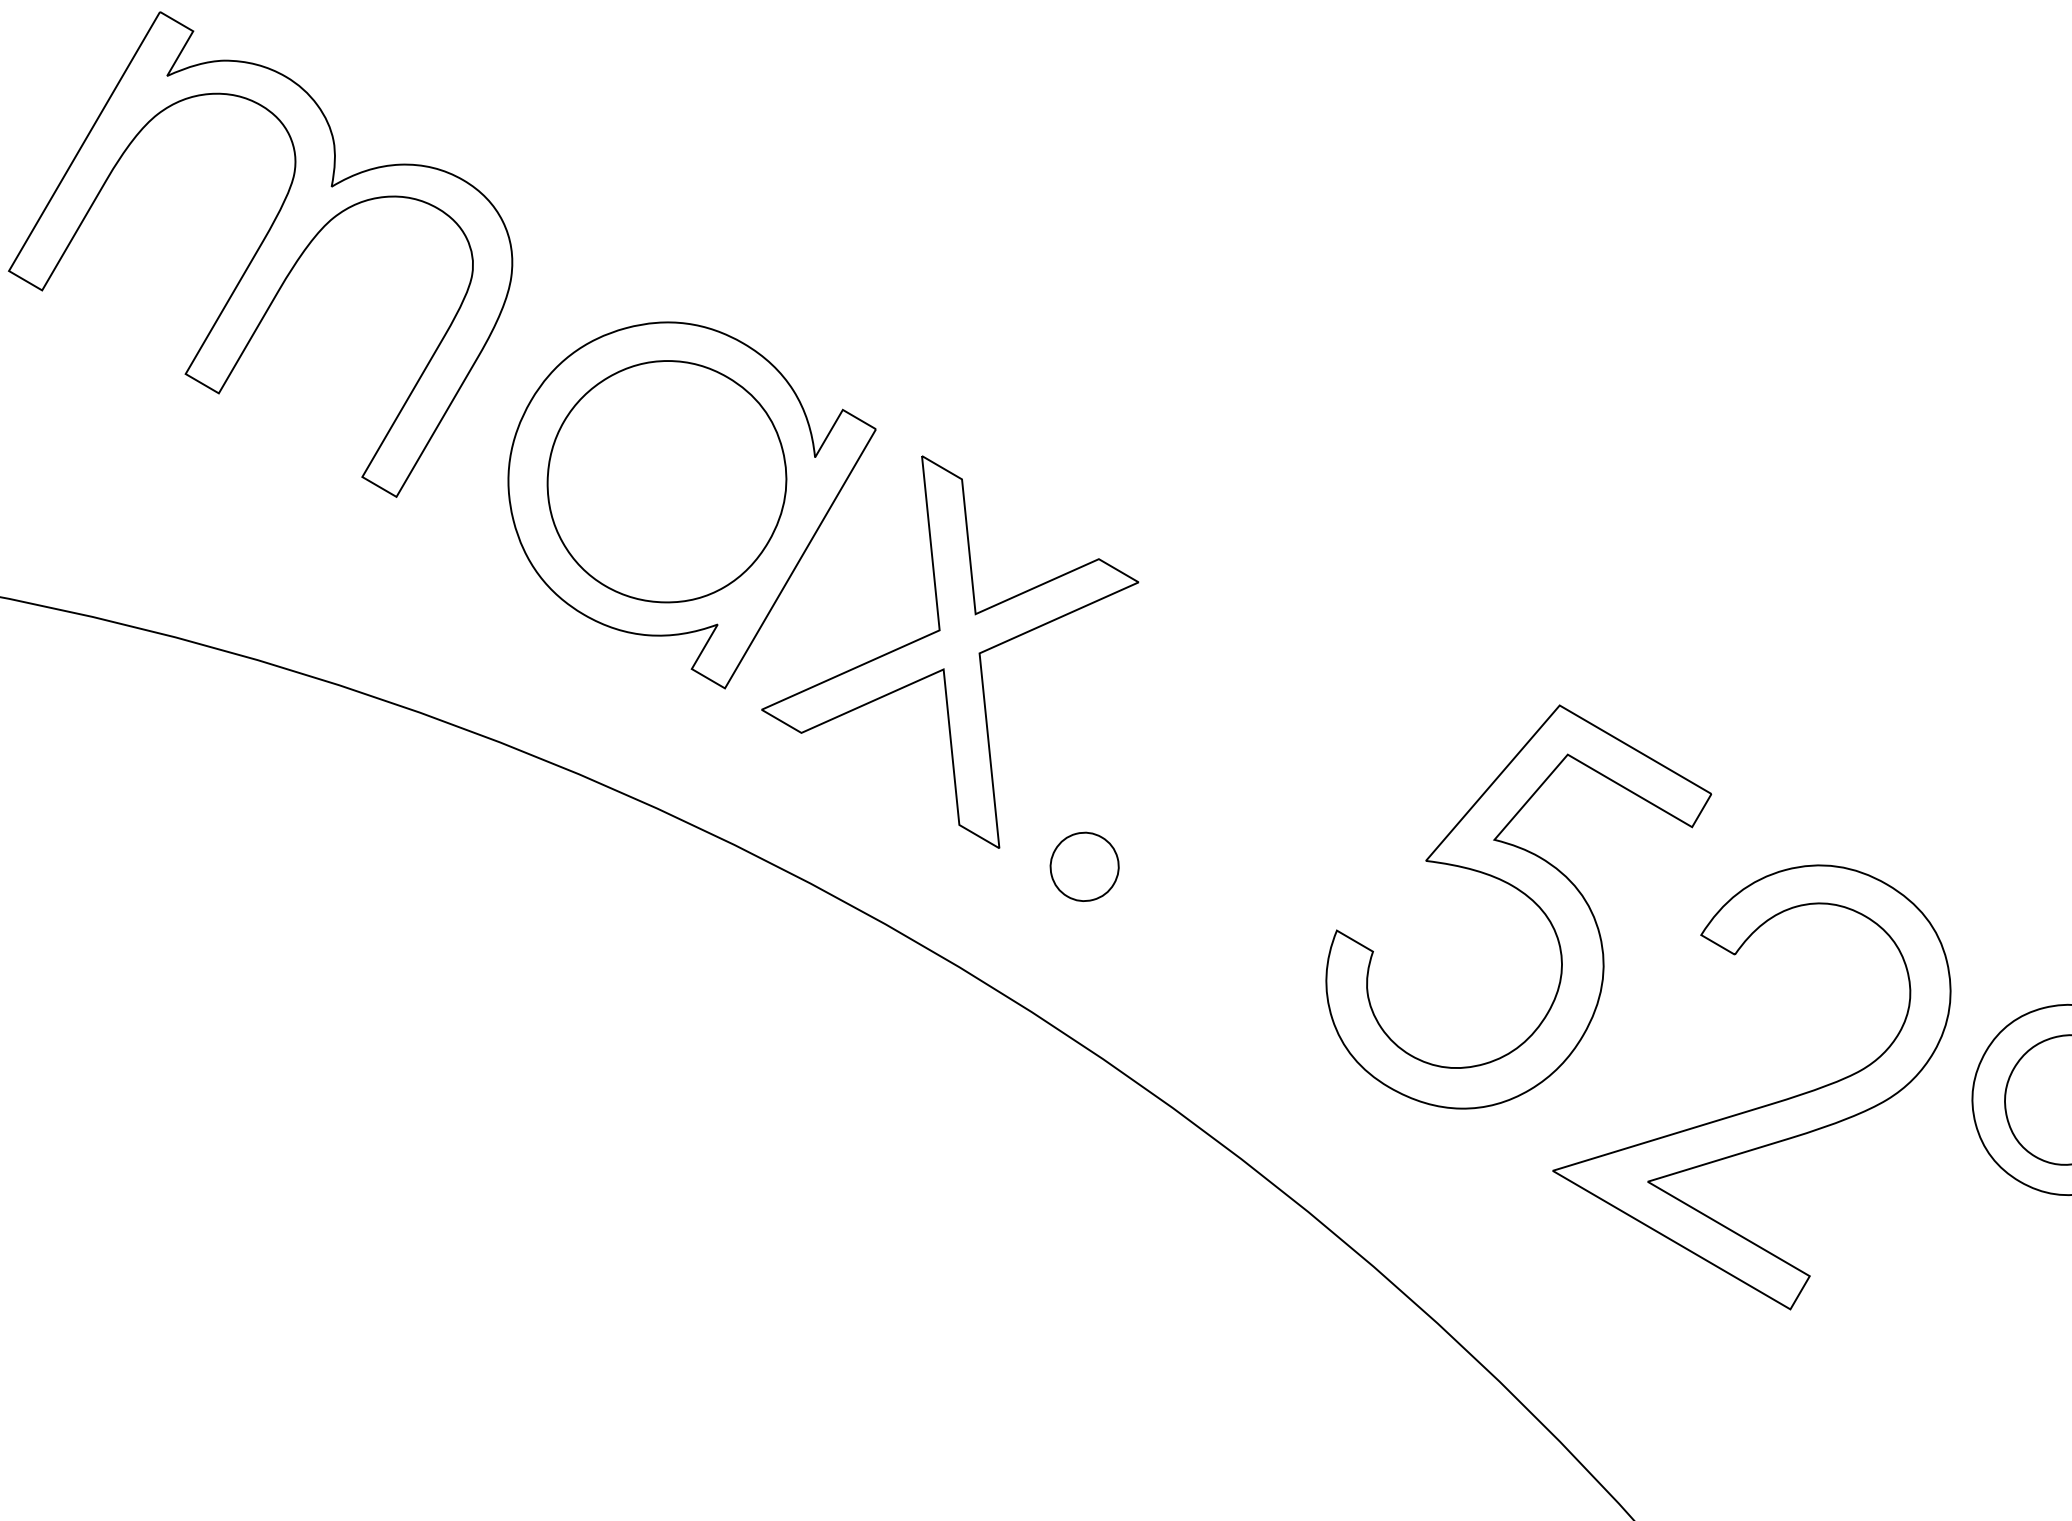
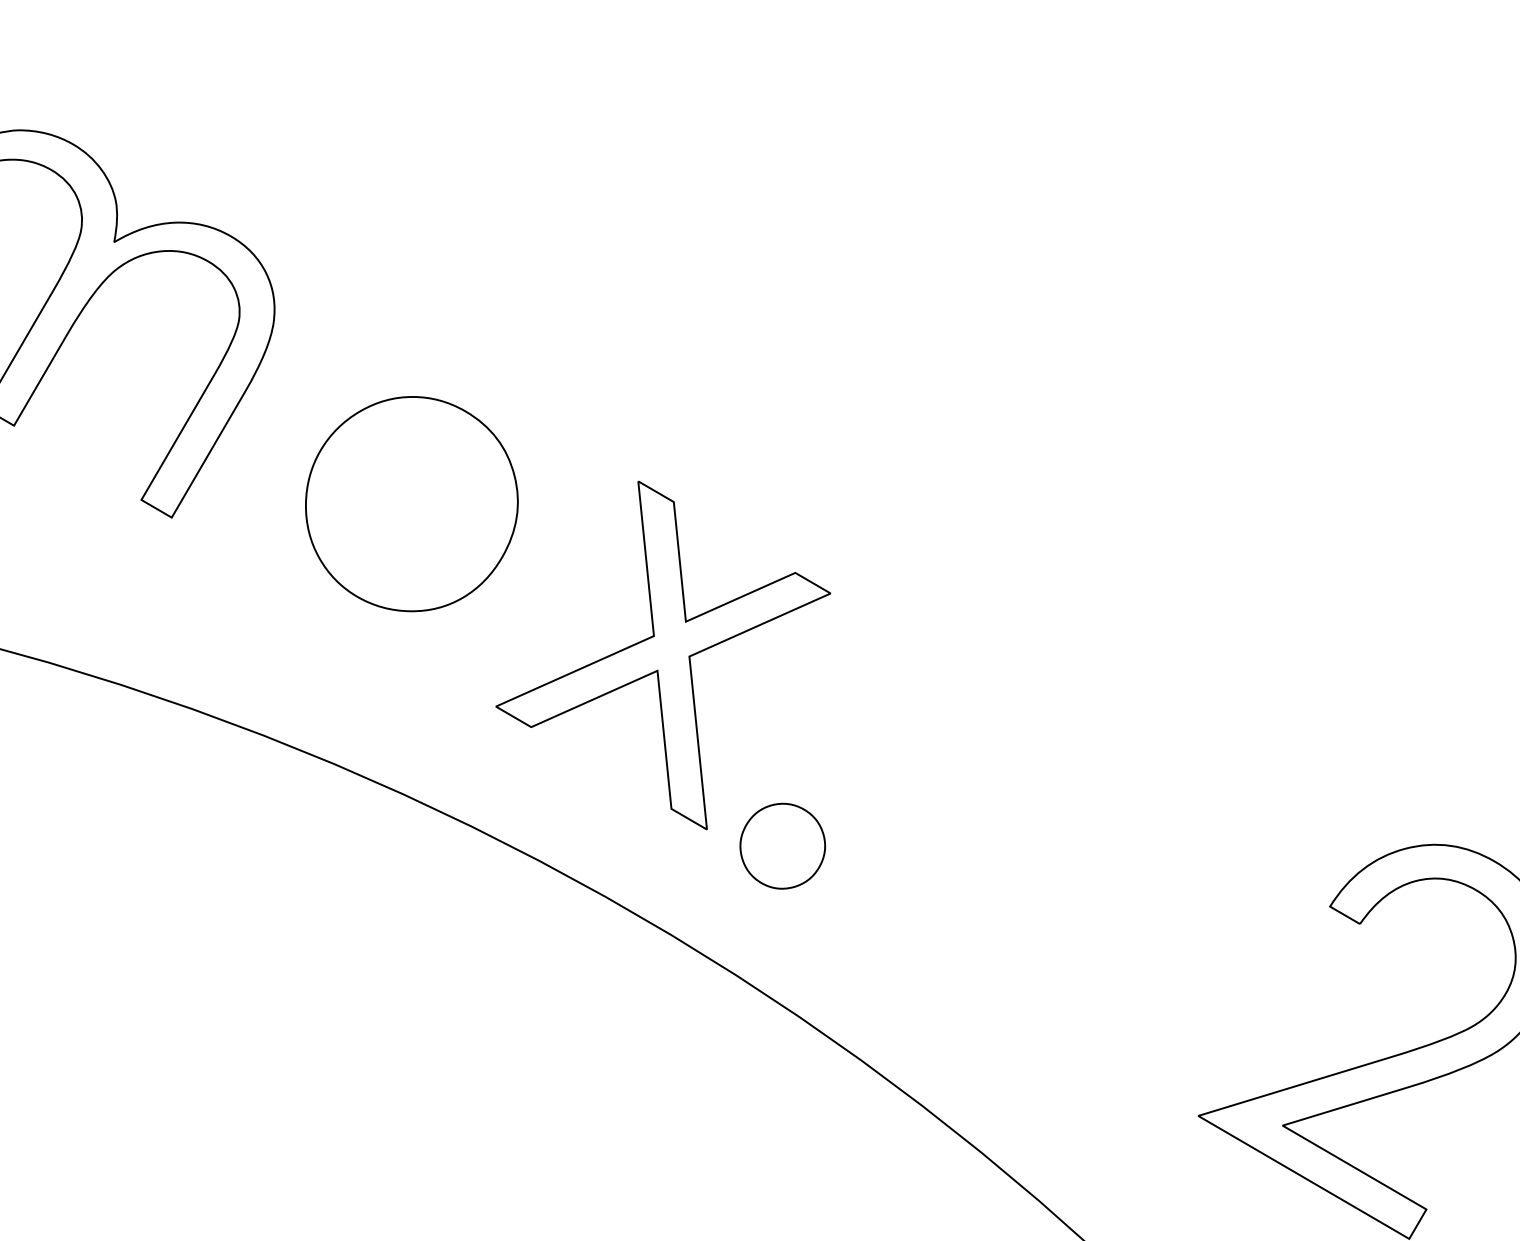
part: (691, 505) -> (433, 525), removed
part: (1084, 866) -> (782, 845), size x1.4
part: (1527, 897) -> (1175, 873), removed

